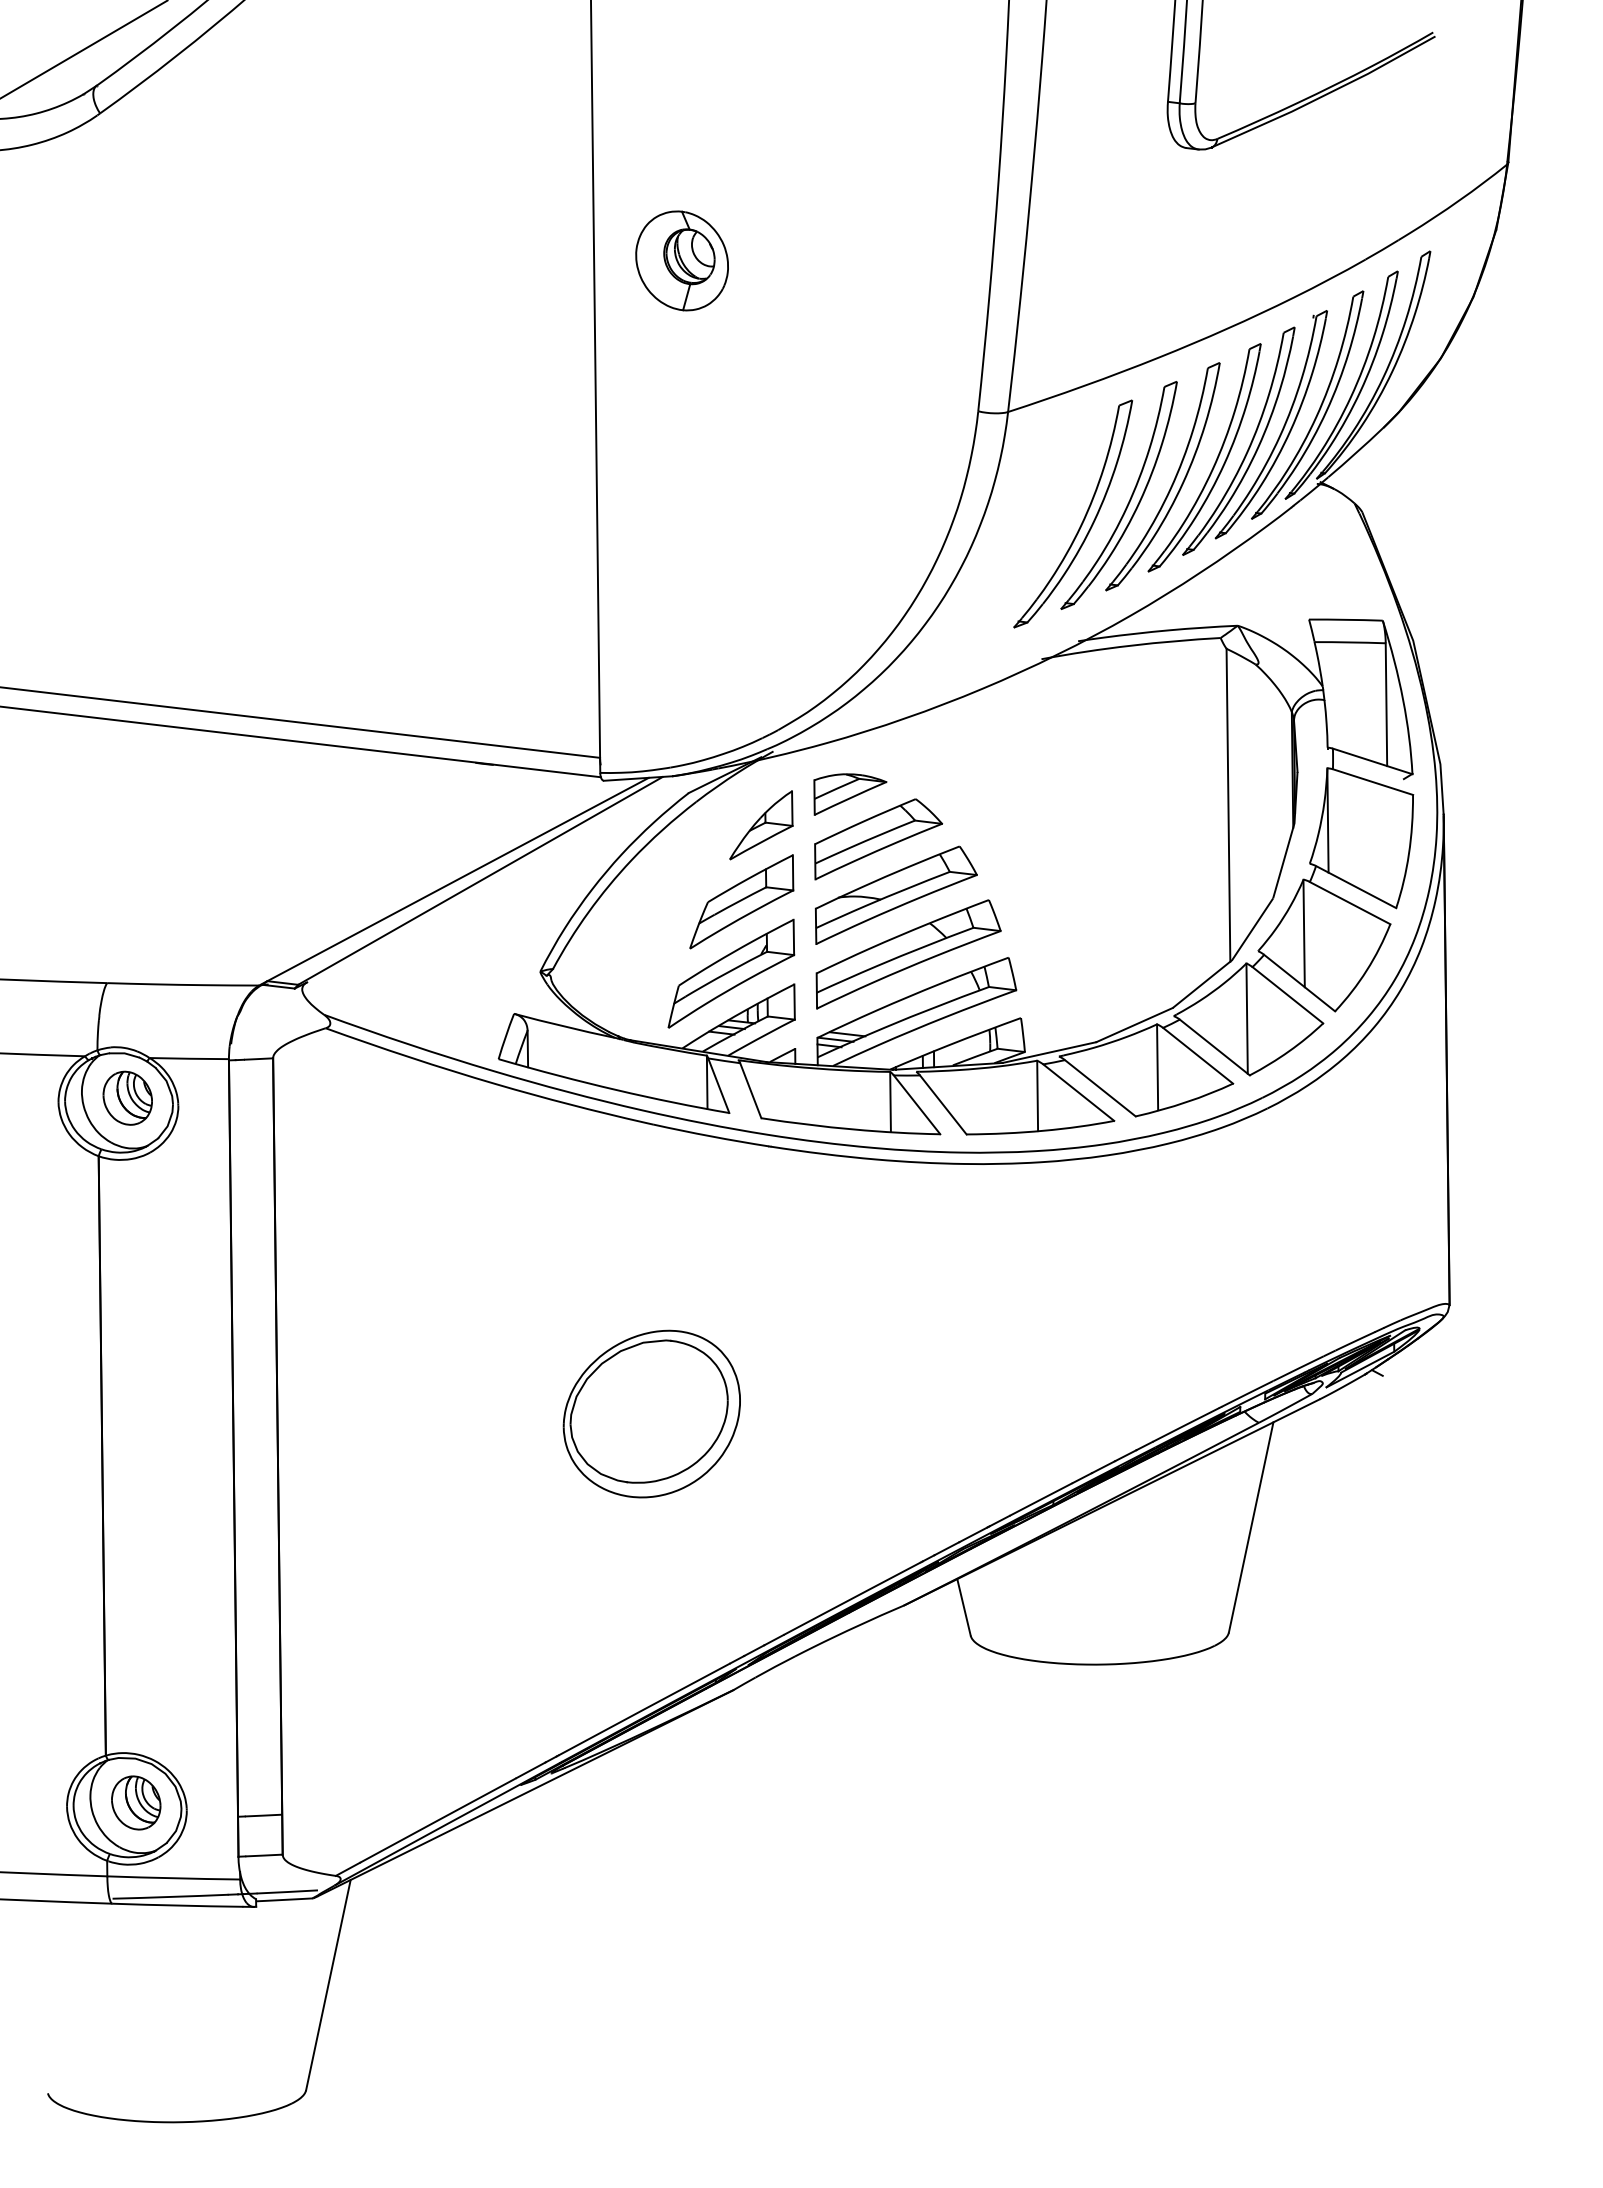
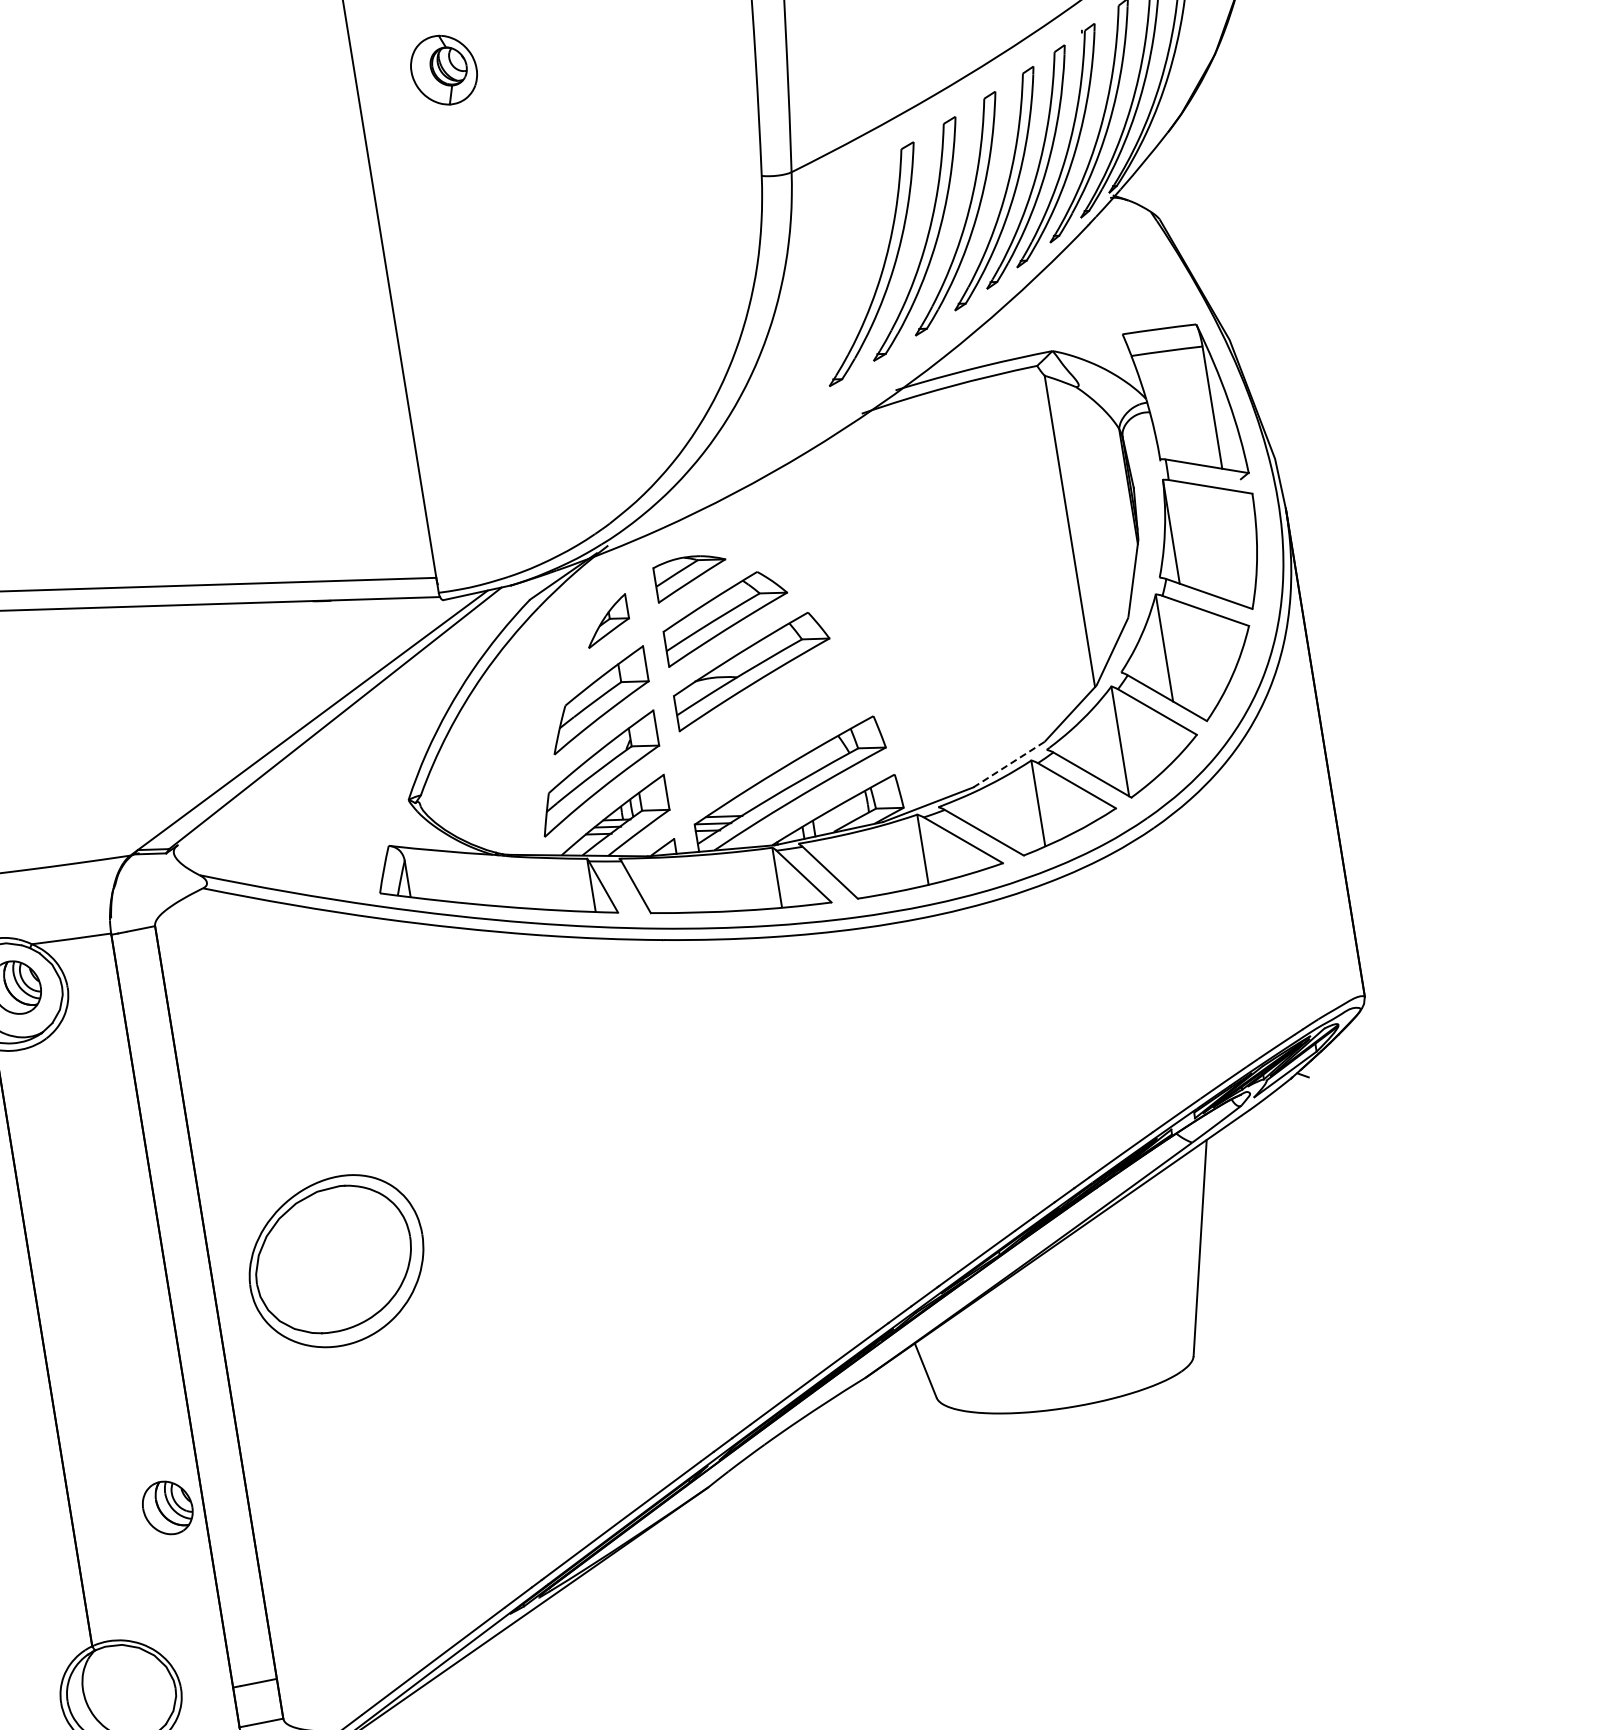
part: (681, 260) -> (443, 69), size x0.7
part: (761, 825) -> (607, 621), size x0.7
part: (908, 954) -> (773, 727), removed
line: (1134, 1025) -> (1009, 765), solid -> dashed
part: (651, 1413) -> (336, 1261), moved
part: (136, 1802) -> (167, 1507), moved

